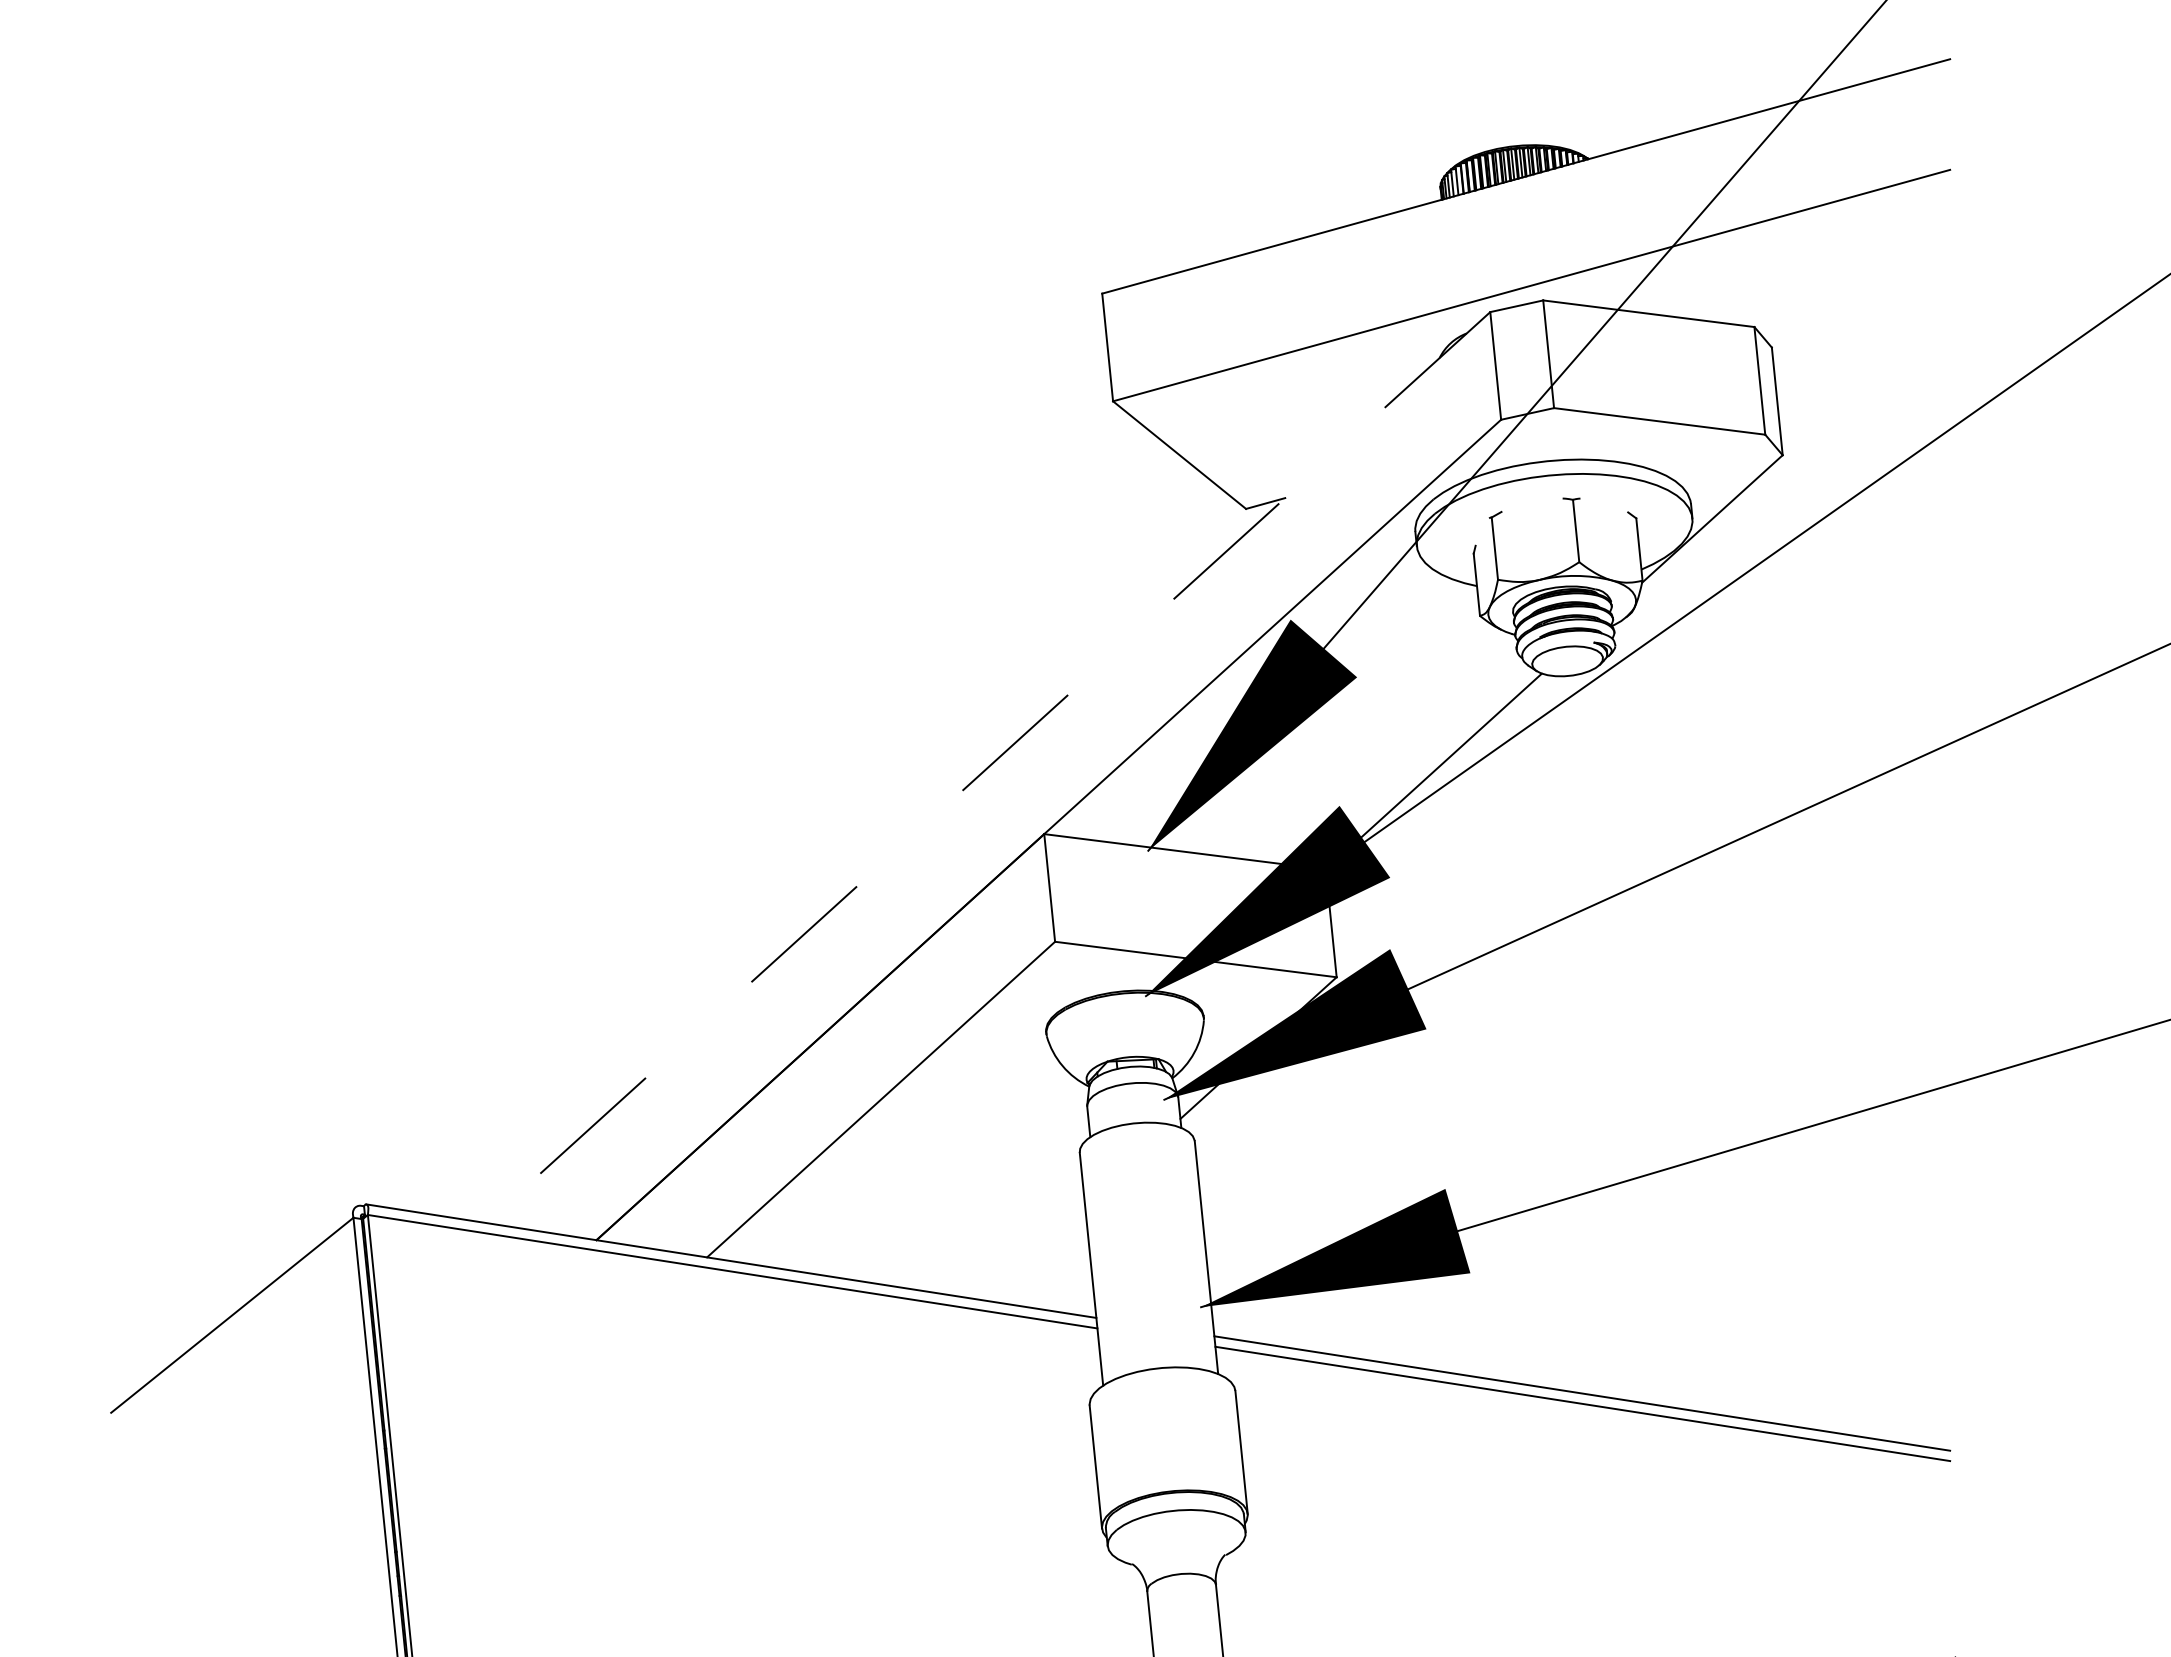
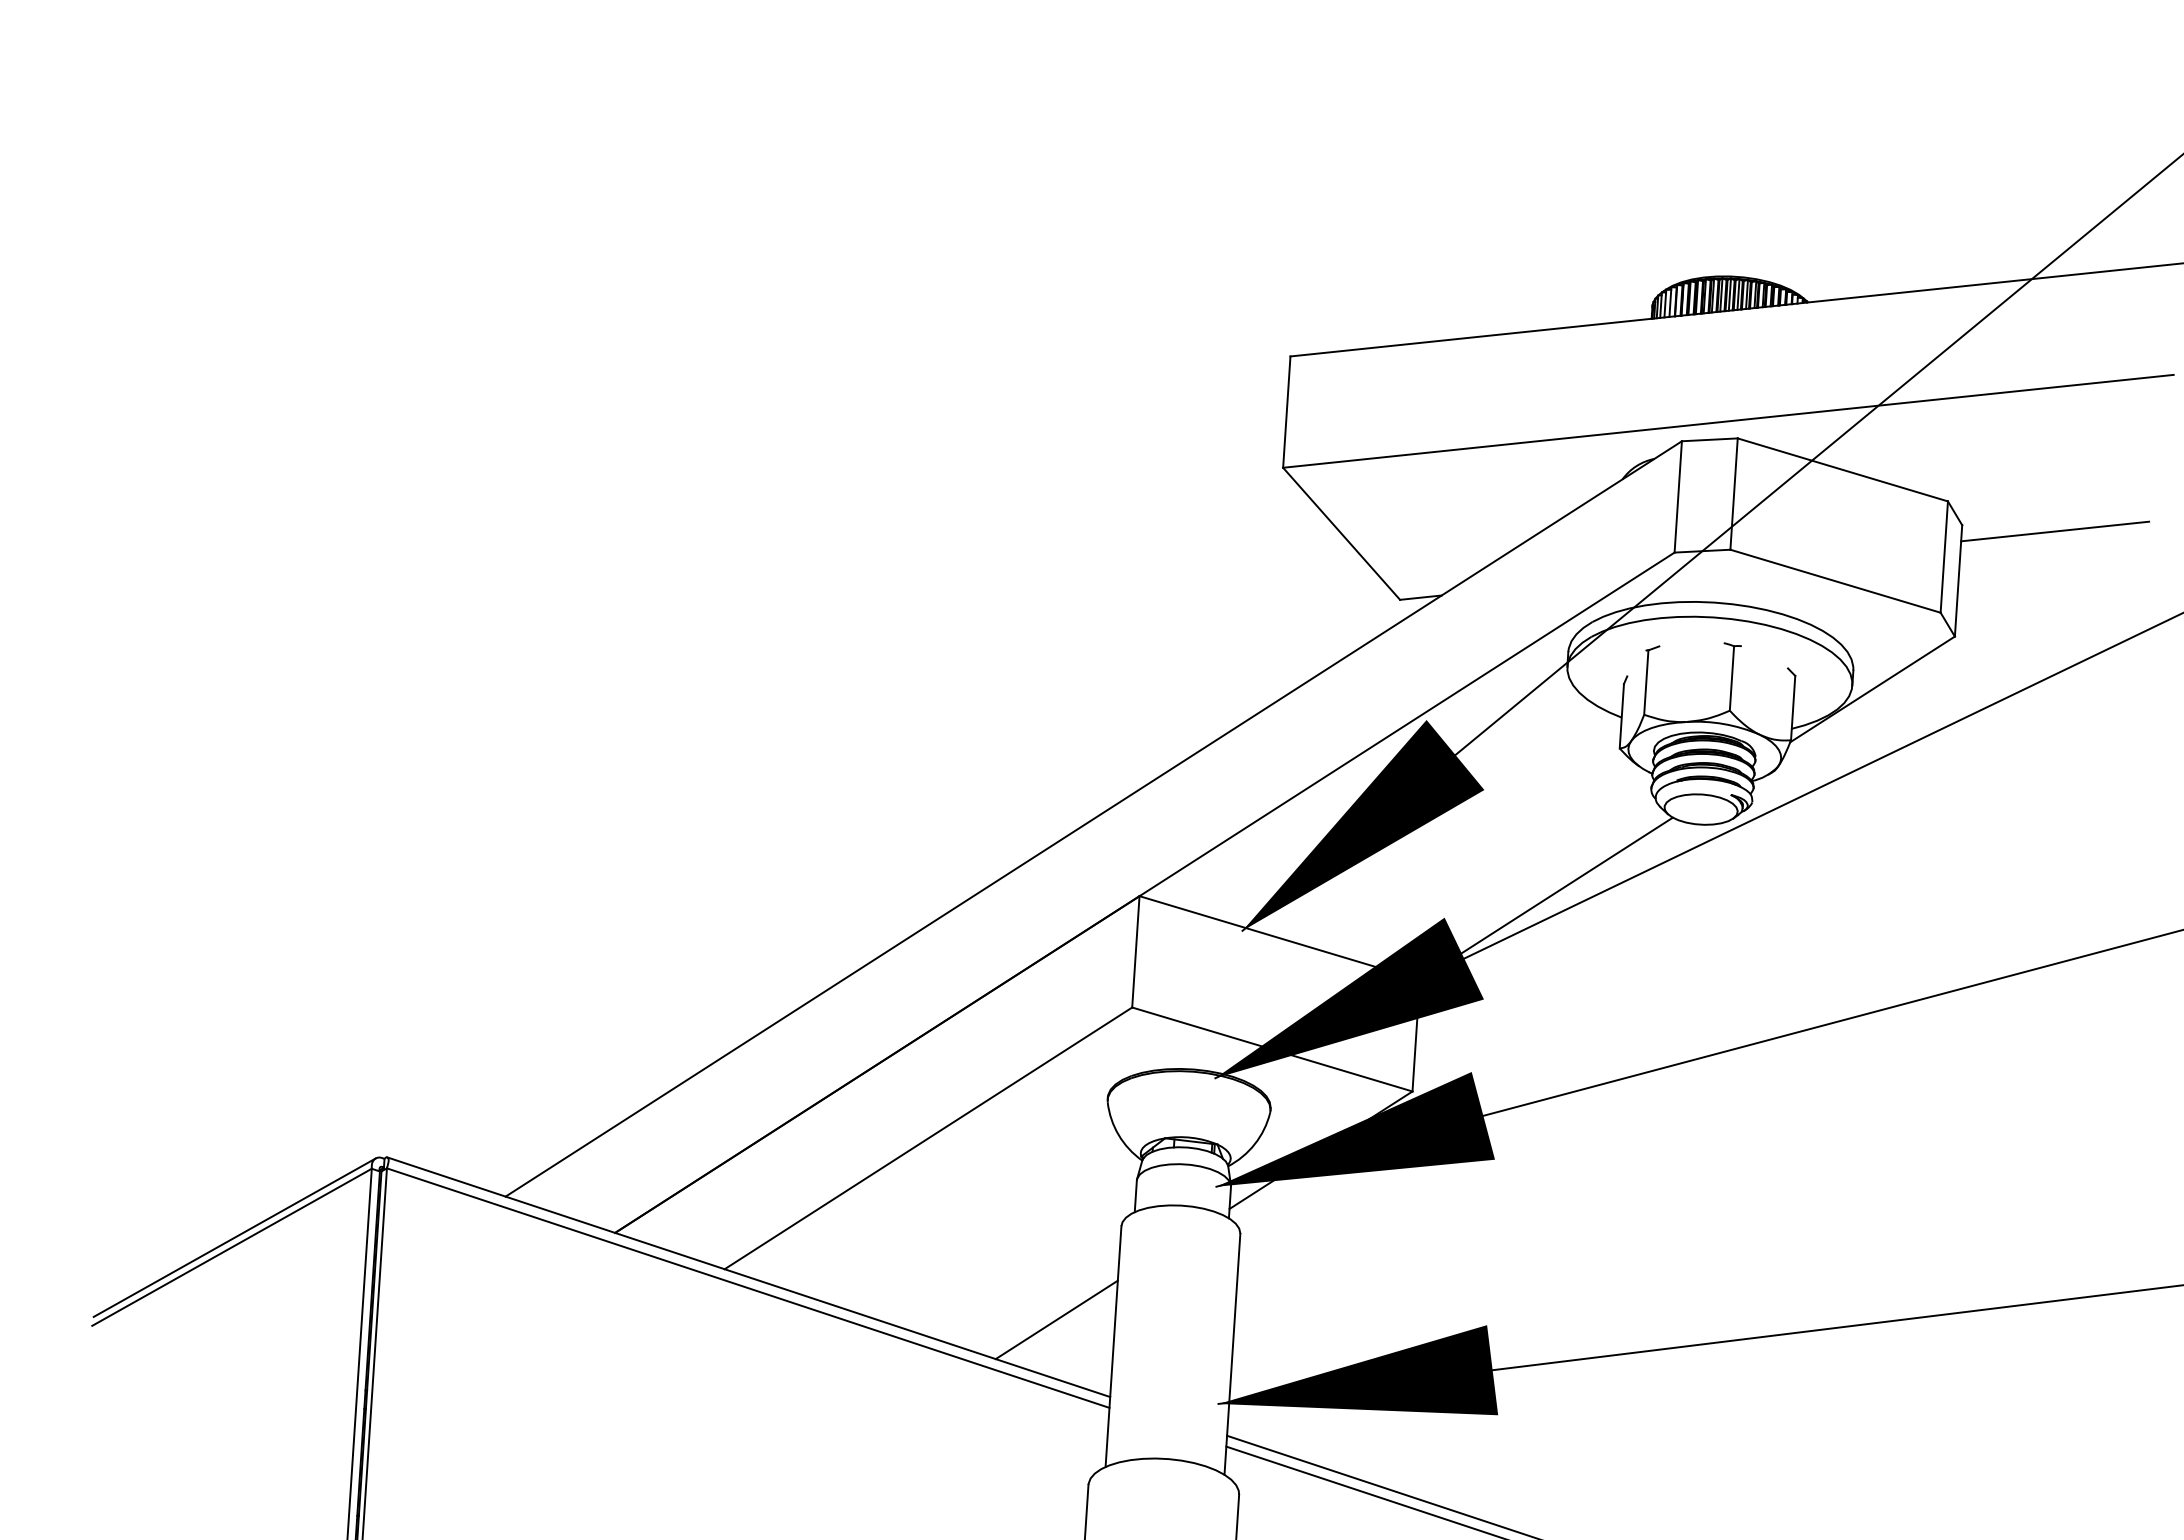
line: (1861, 338) -> (2054, 531), added
line: (988, 767) -> (1094, 818), dashed -> solid
line: (1032, 1252) -> (1056, 1319), added
line: (233, 1305) -> (234, 1237), added

